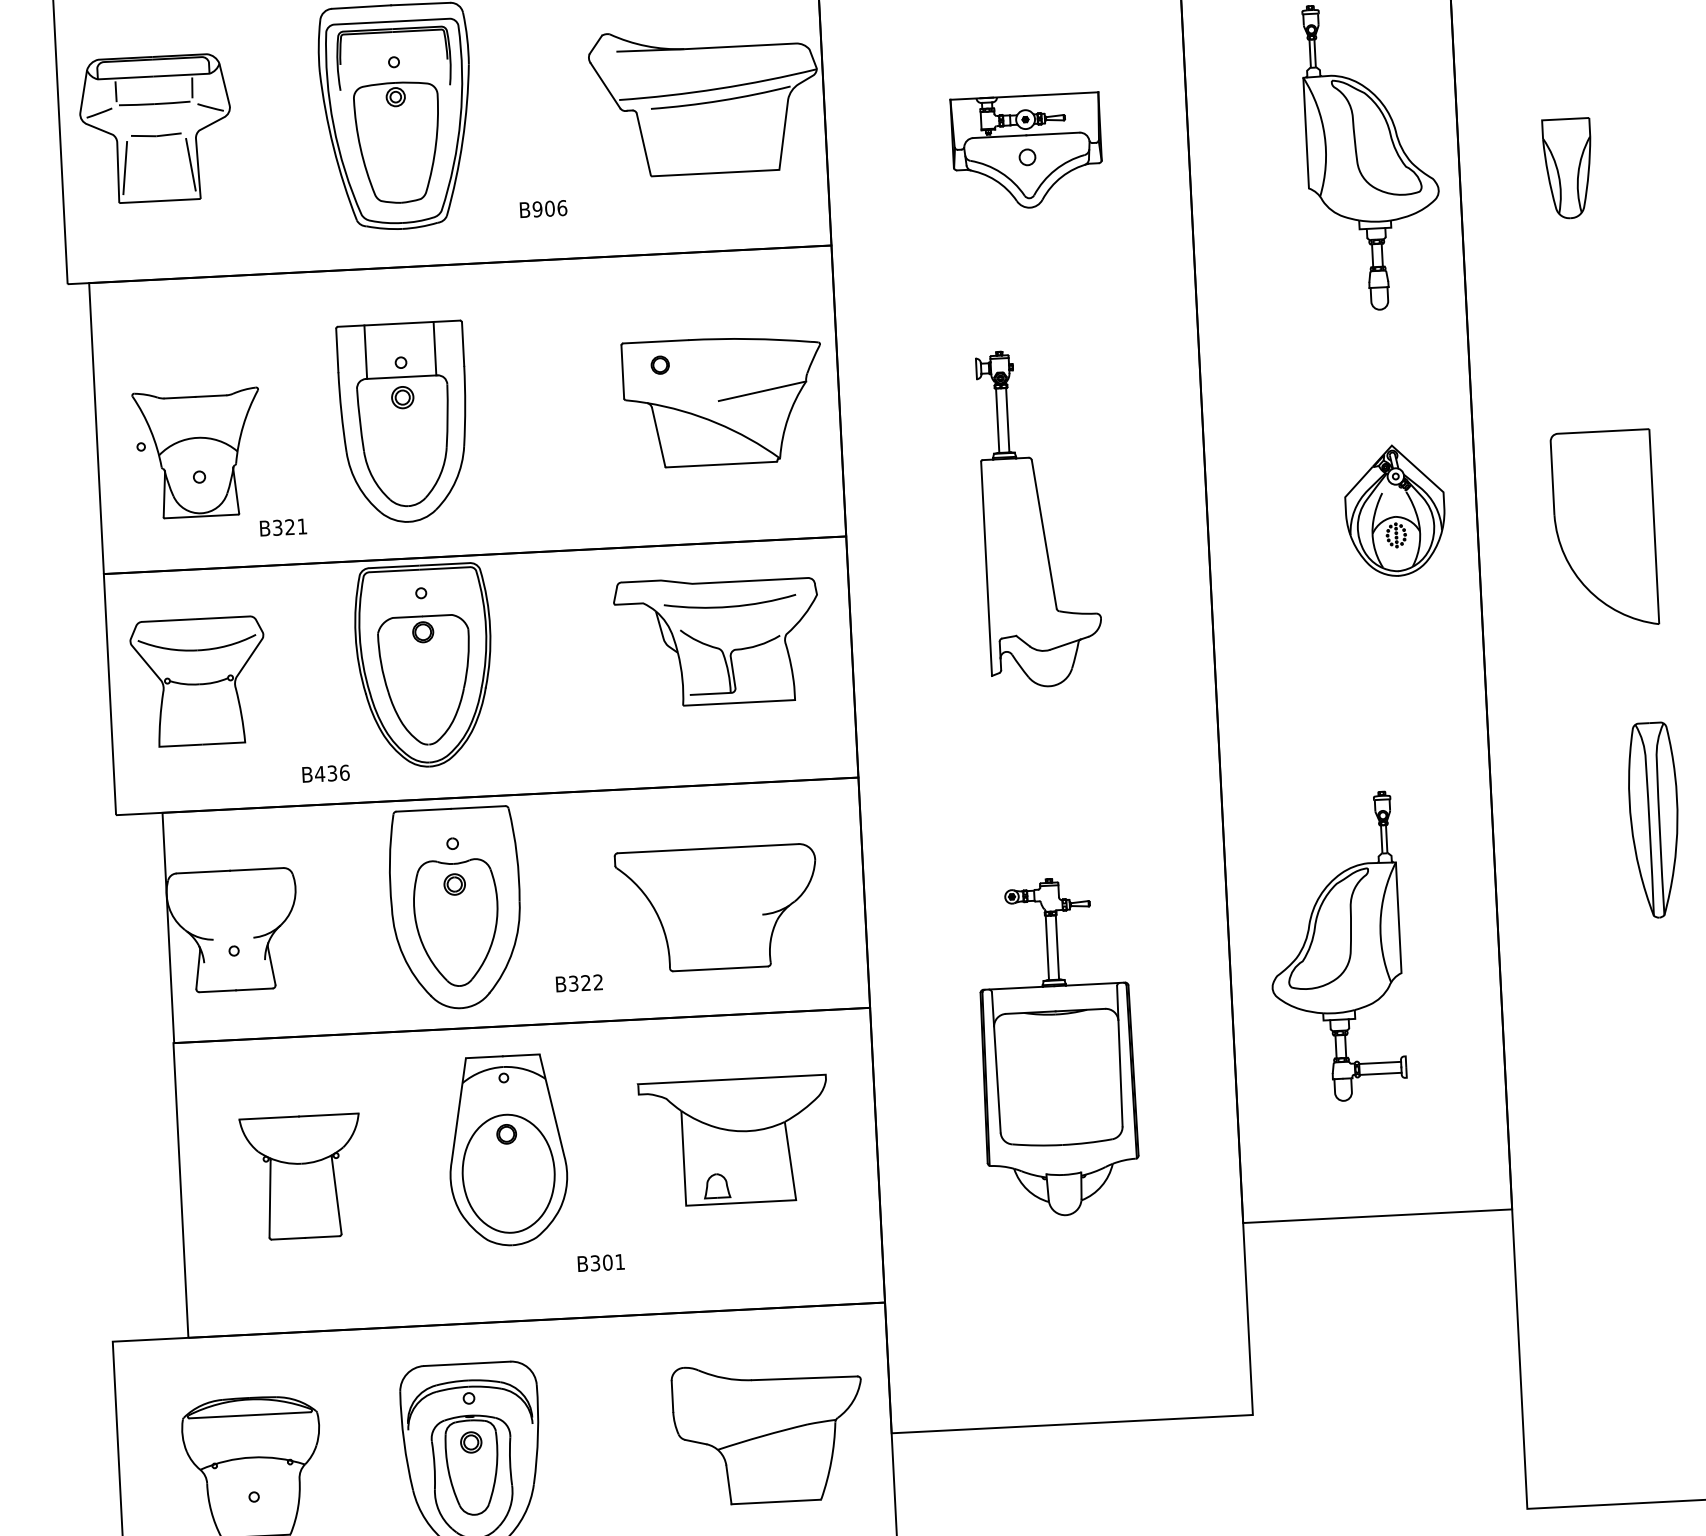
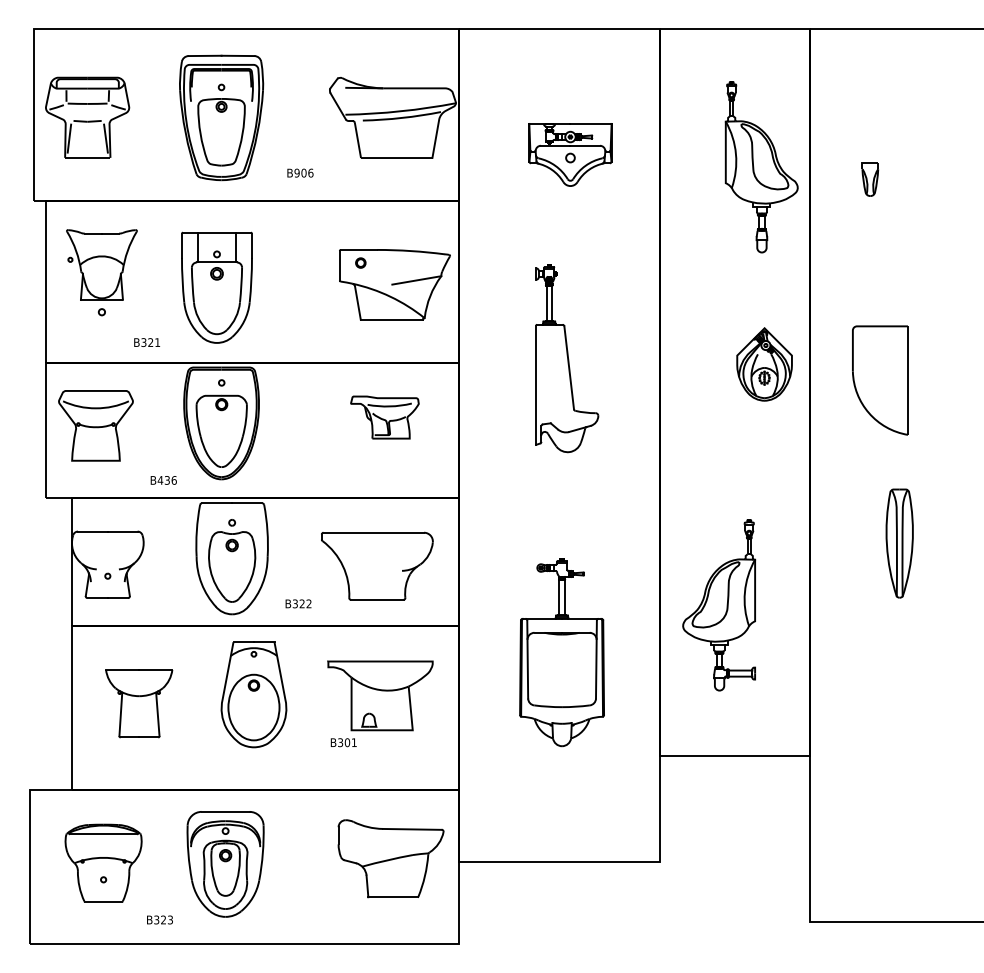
part: (1568, 168) -> (870, 179), size x0.6
part: (197, 452) -> (101, 264), moved
part: (716, 640) -> (384, 417), size x0.6
text: (600, 1262) -> (343, 742), moved

